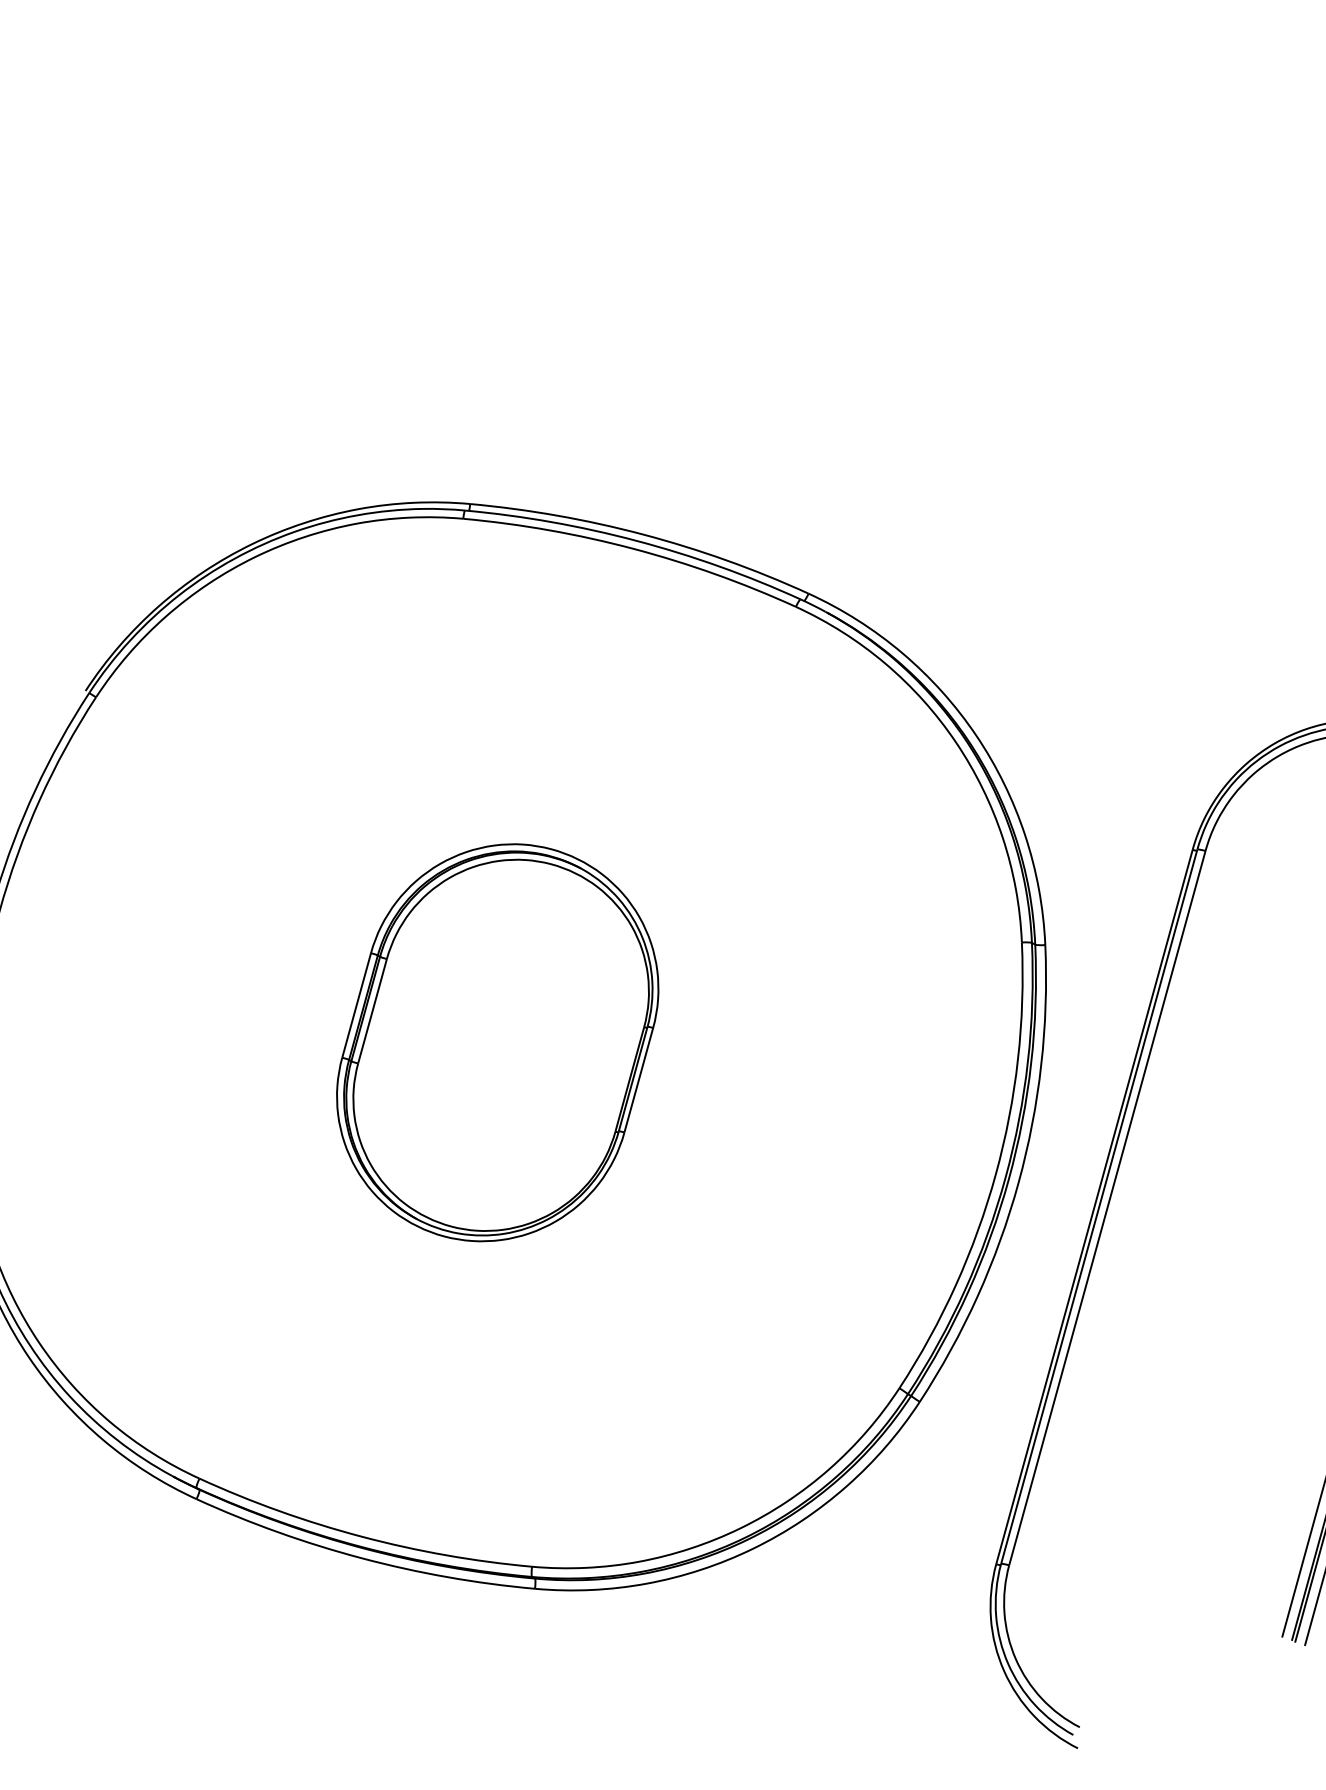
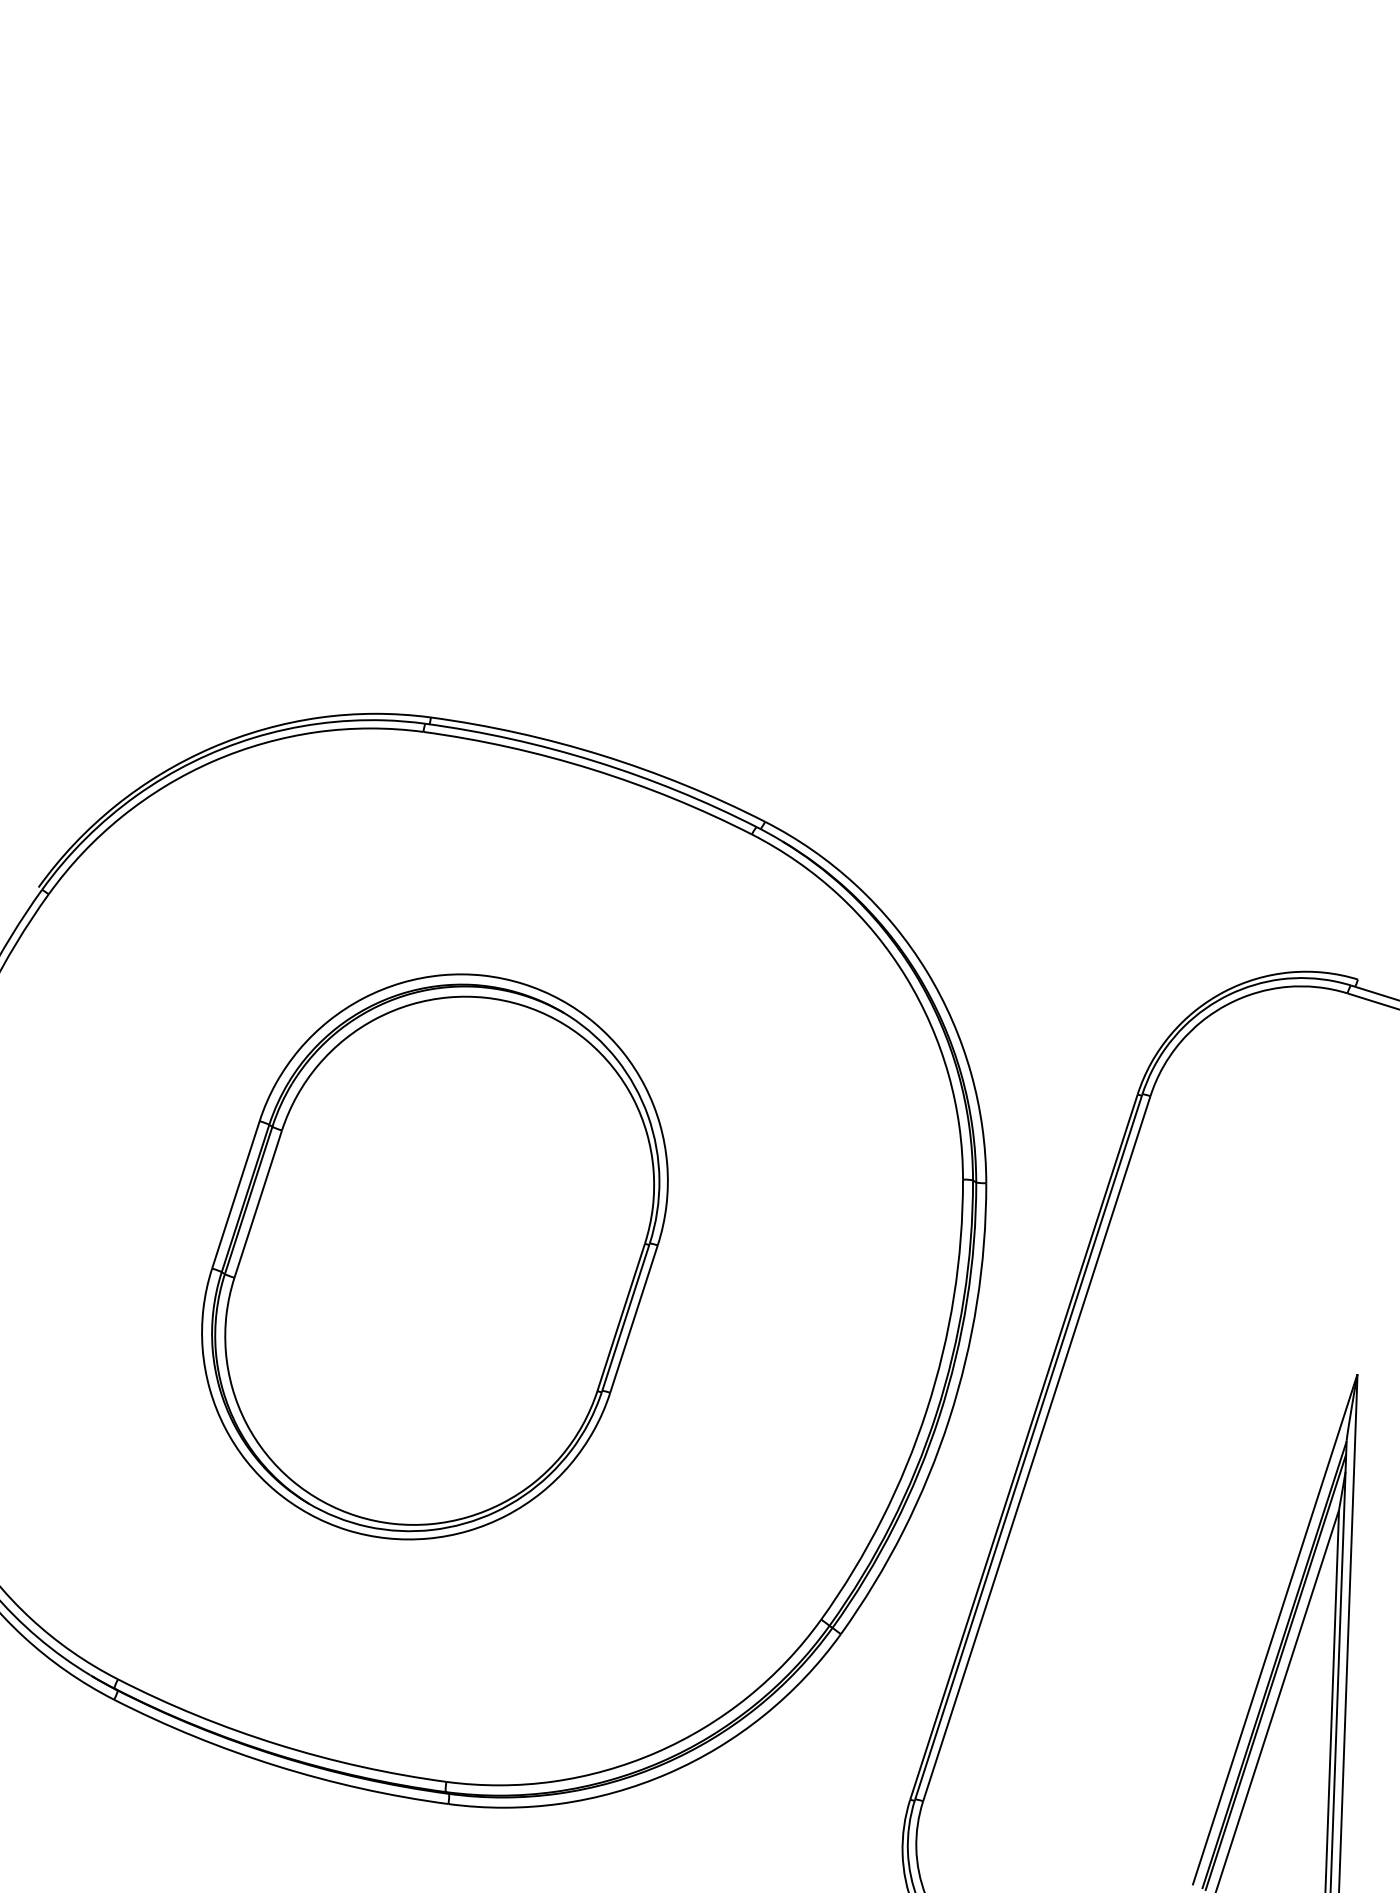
part: (497, 1042) -> (434, 1256), size x1.43

